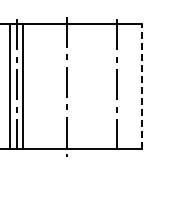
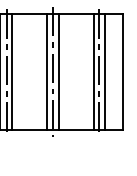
line: (60, 86) -> (47, 72), added
line: (72, 86) -> (58, 72), added
line: (110, 86) -> (93, 72), added
line: (122, 86) -> (104, 72), added
line: (141, 86) -> (122, 72), dashed -> solid

